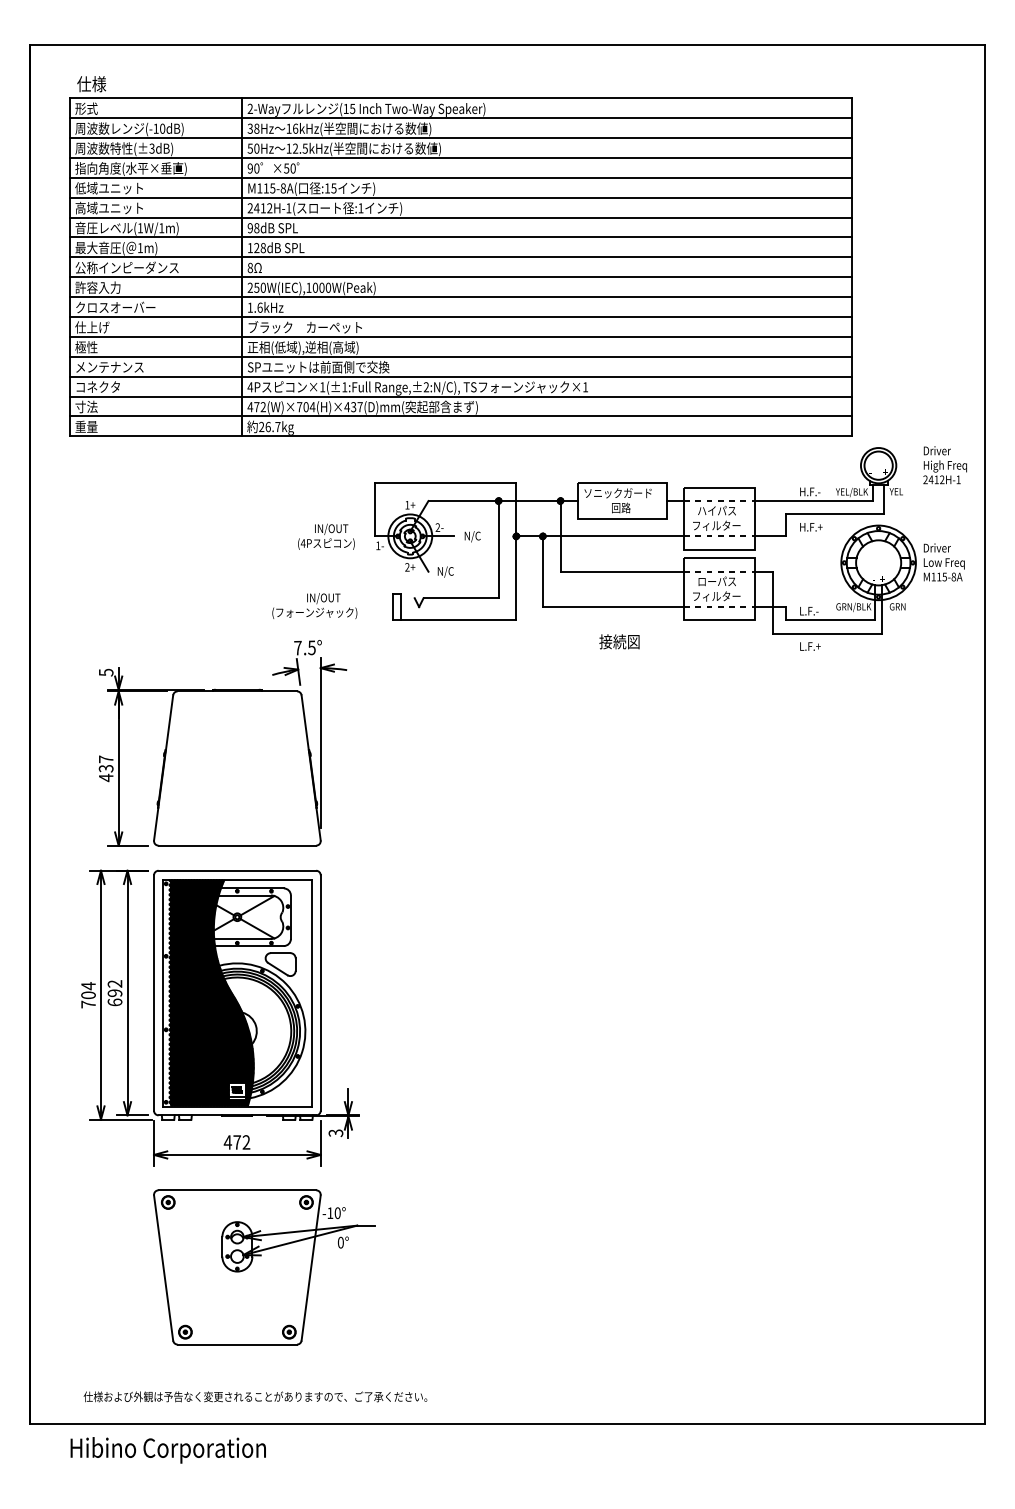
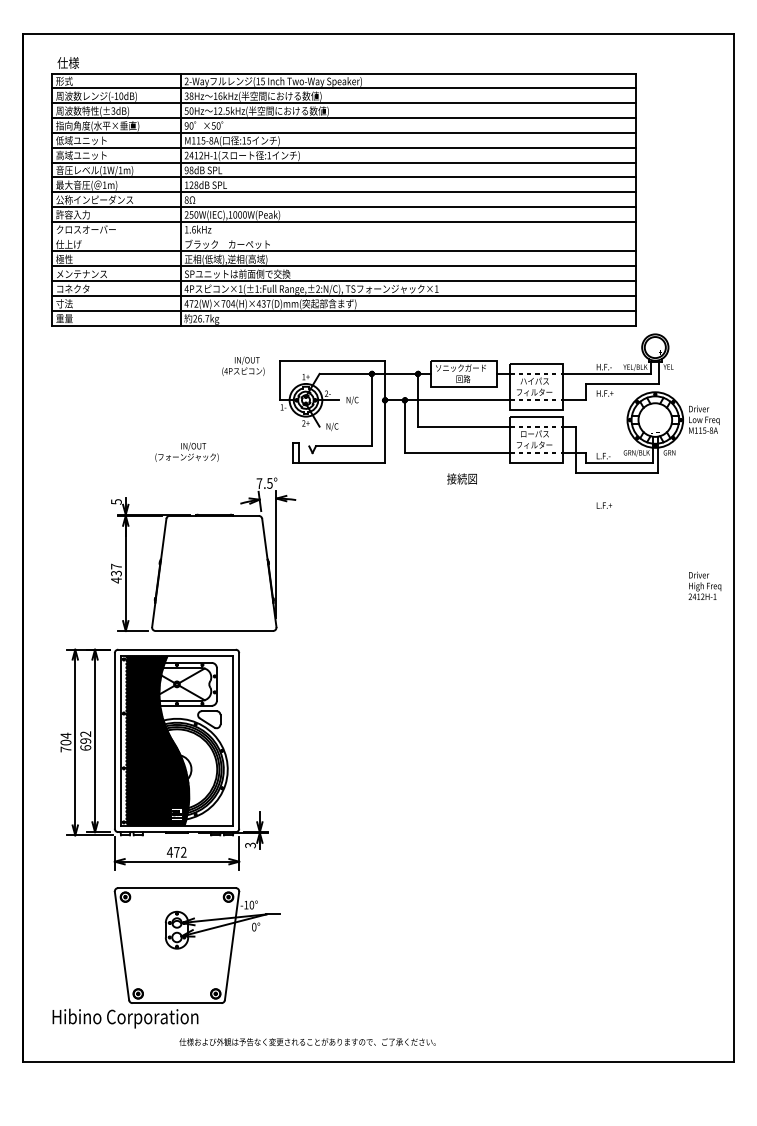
line: (461, 316) -> (344, 236), removed
text: (944, 465) -> (704, 586), moved
text: (326, 536) -> (243, 366), moved
text: (314, 606) -> (186, 452), moved
text: (810, 646) -> (604, 505), moved
part: (222, 743) -> (203, 554), moved
text: (255, 1396) -> (307, 1041), moved
text: (167, 1450) -> (124, 1018), moved

